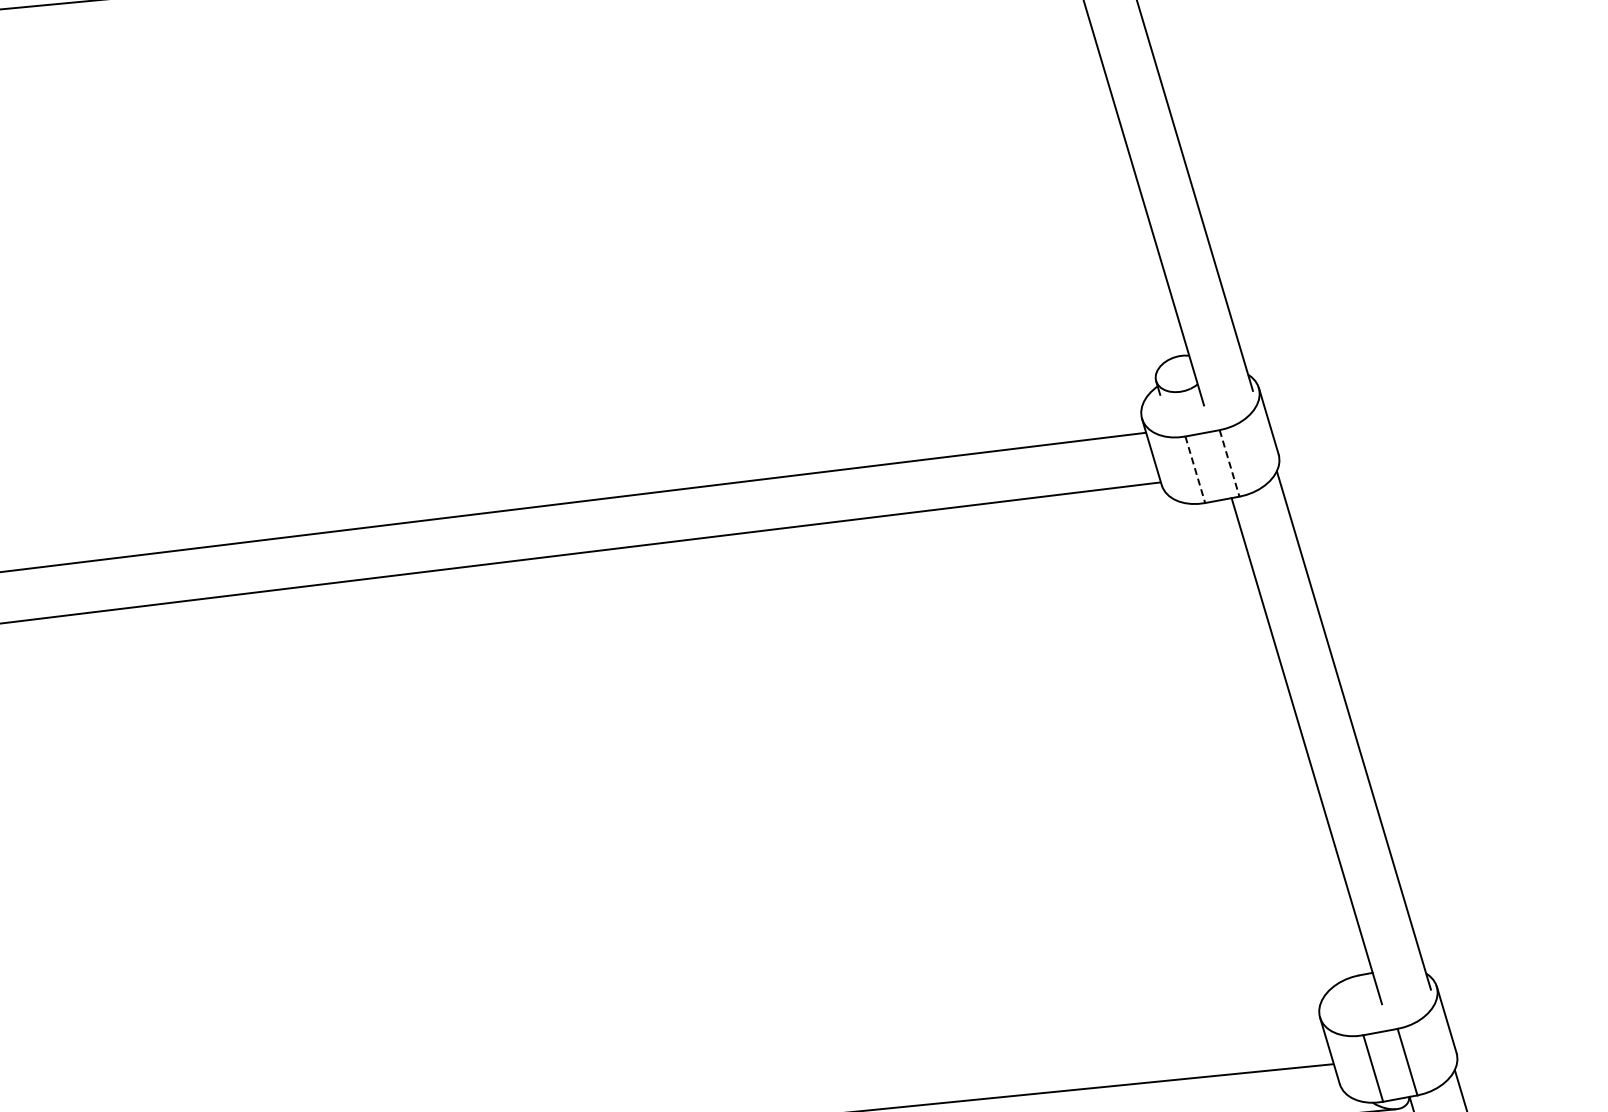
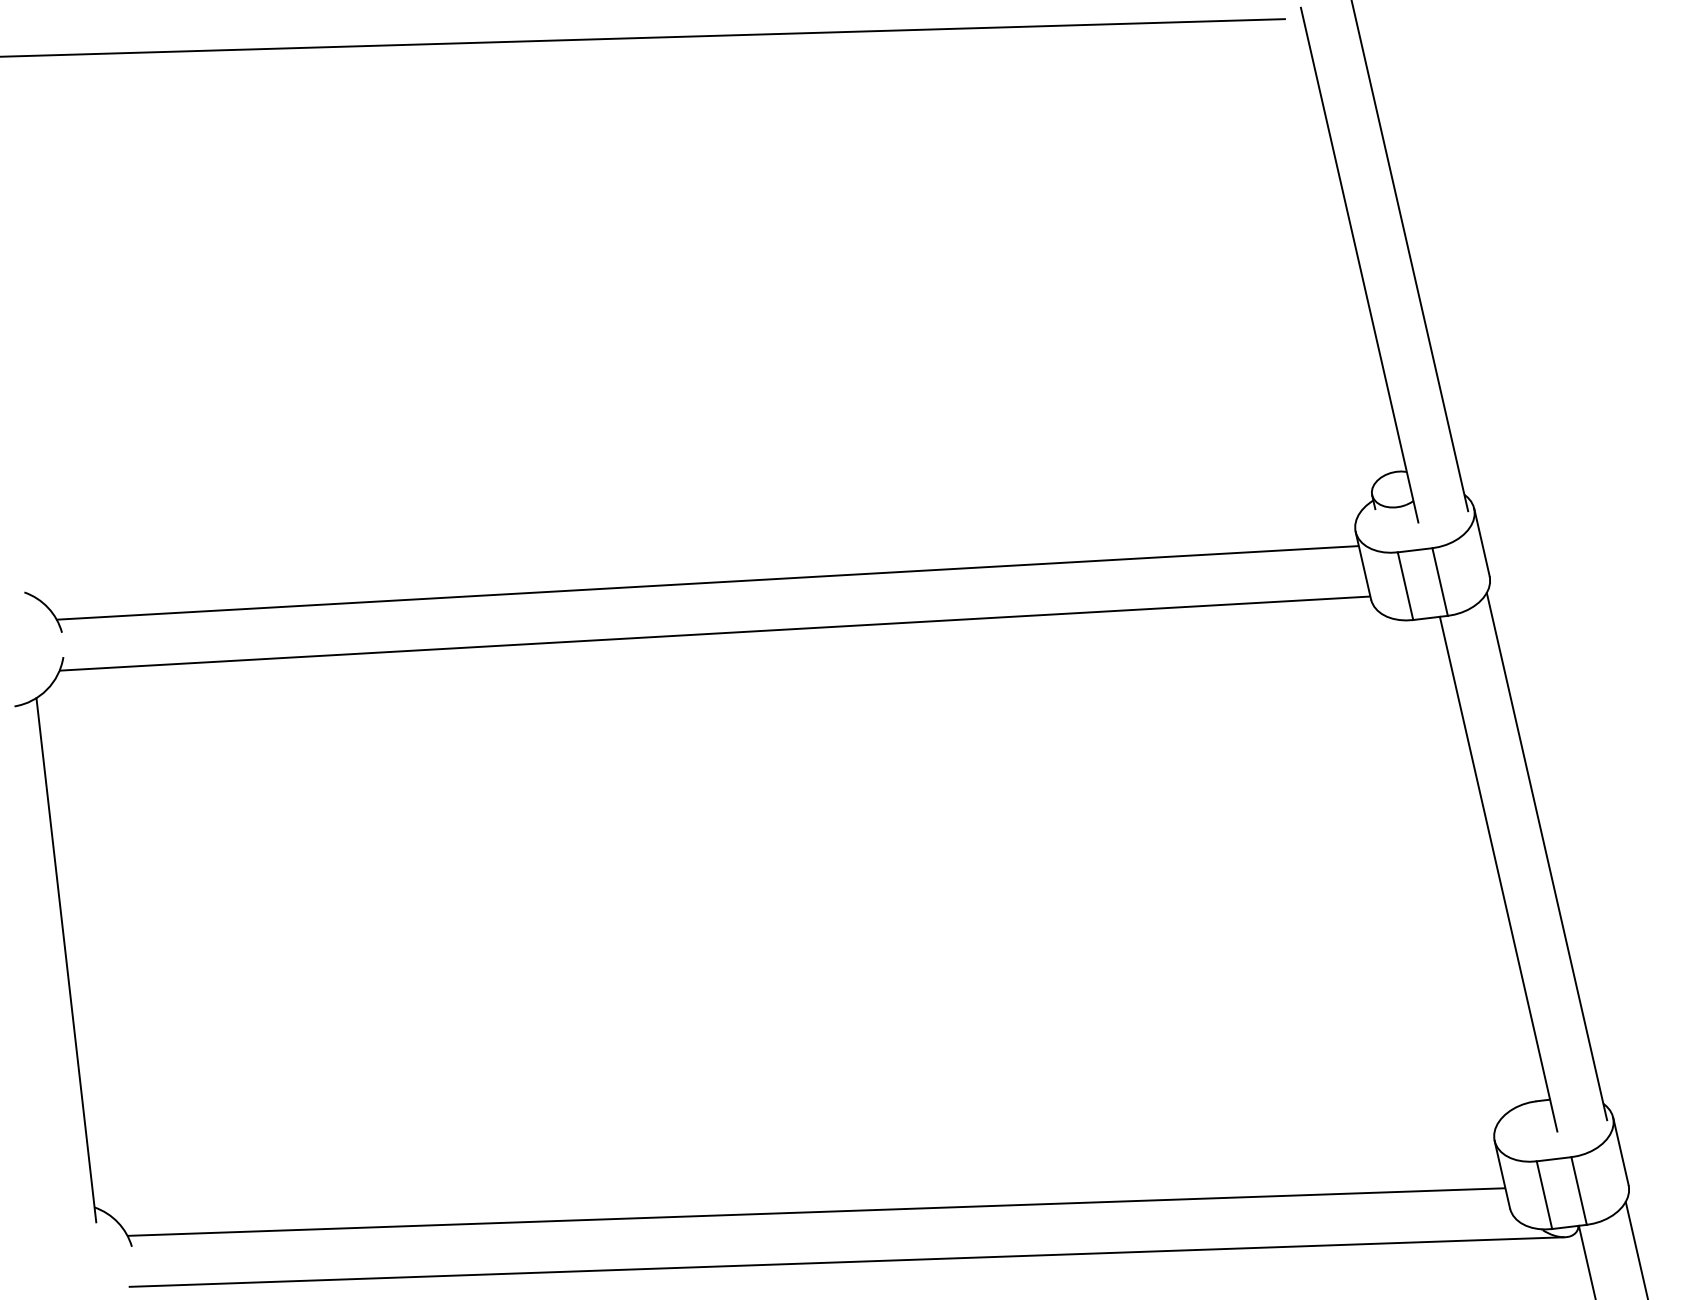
line: (1229, 463) -> (1440, 582), dashed -> solid
line: (1195, 470) -> (1405, 586), dashed -> solid

